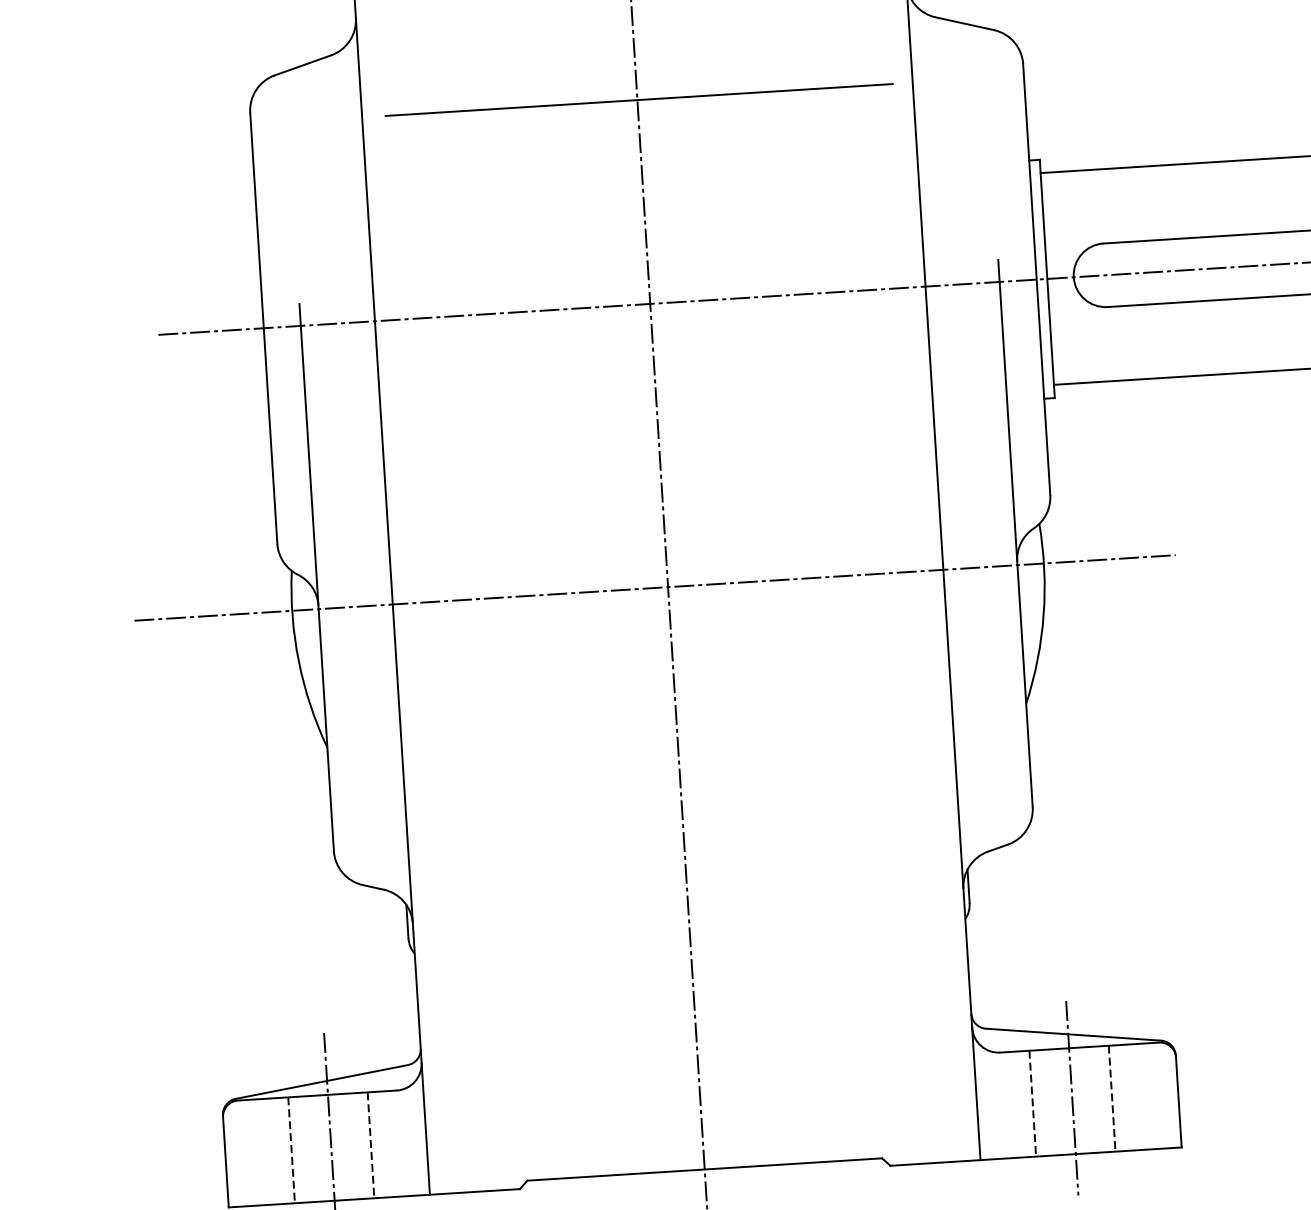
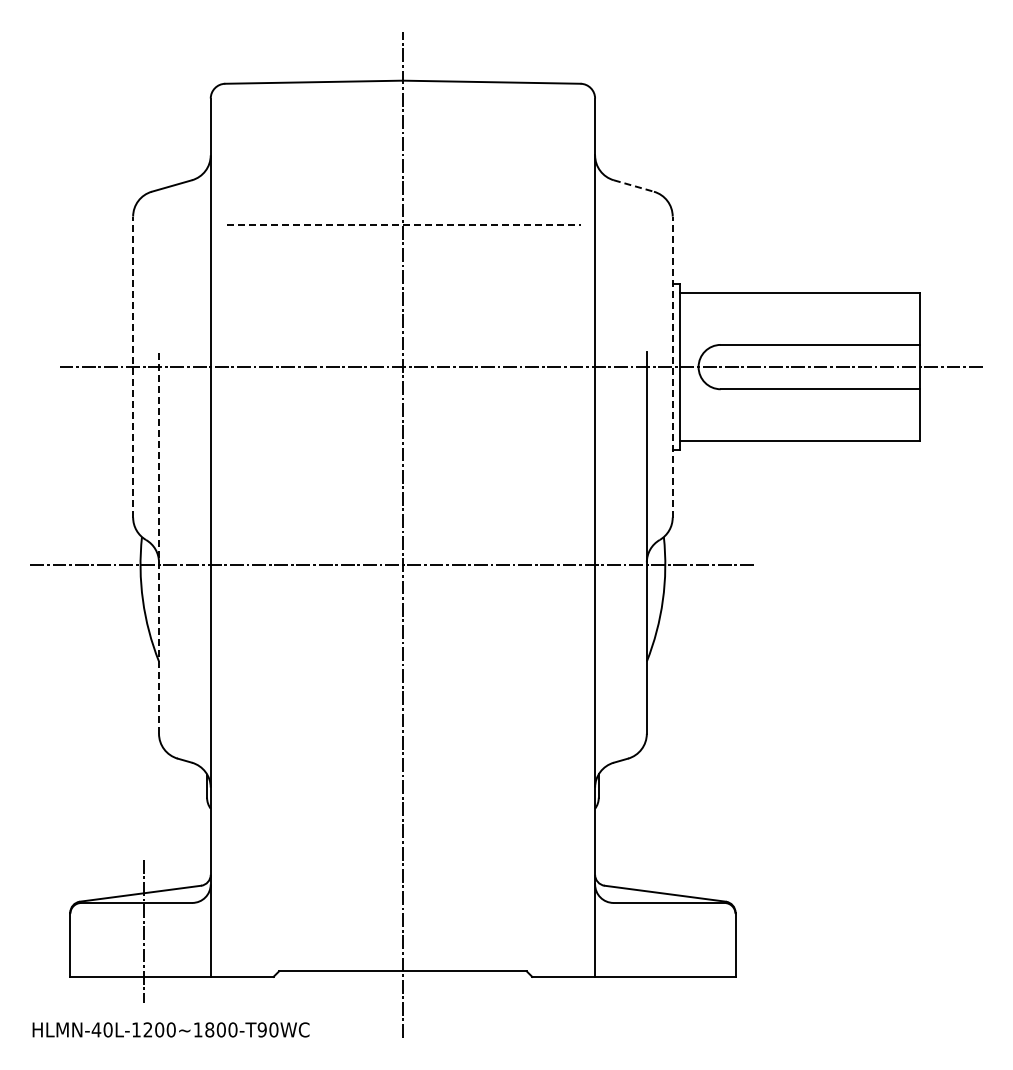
line: (964, 24) -> (633, 186), solid -> dashed
line: (639, 99) -> (404, 224), solid -> dashed
line: (1036, 278) -> (672, 366), solid -> dashed
line: (264, 327) -> (133, 366), solid -> dashed
line: (317, 577) -> (159, 542), solid -> dashed
line: (1072, 1097) -> (661, 937), removed
line: (1112, 1098) -> (689, 939), removed
line: (1032, 1103) -> (633, 939), removed
line: (370, 1144) -> (171, 939), removed
line: (291, 1149) -> (116, 939), removed

